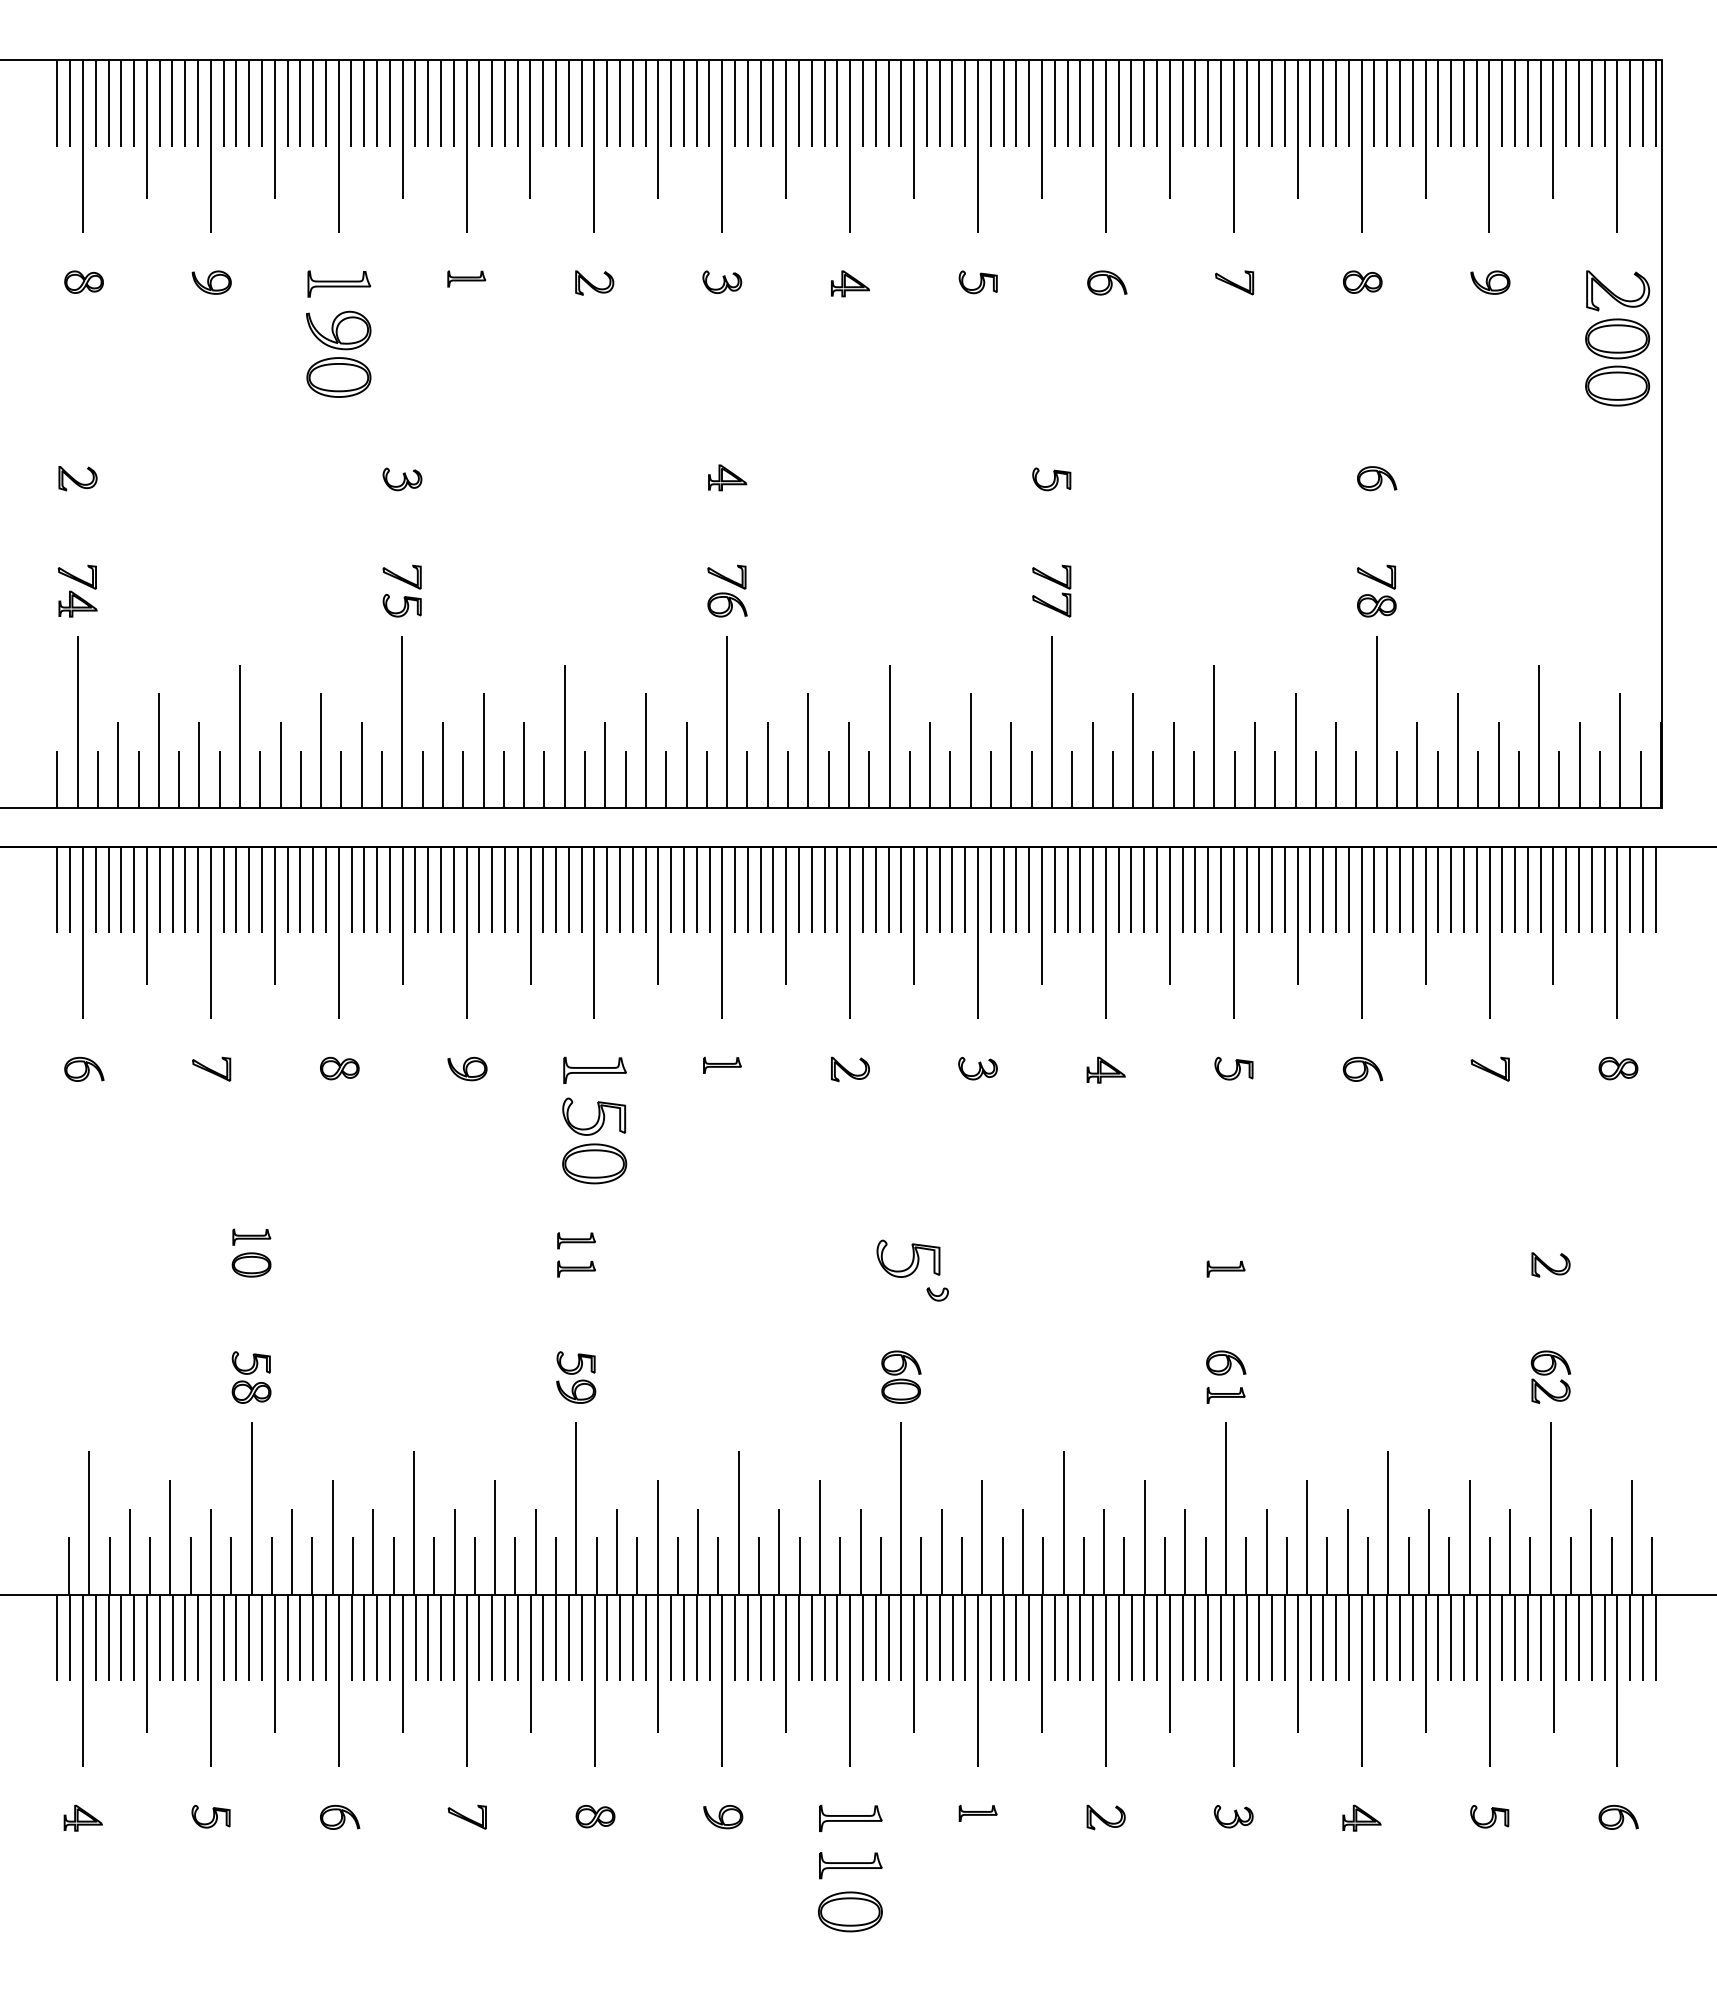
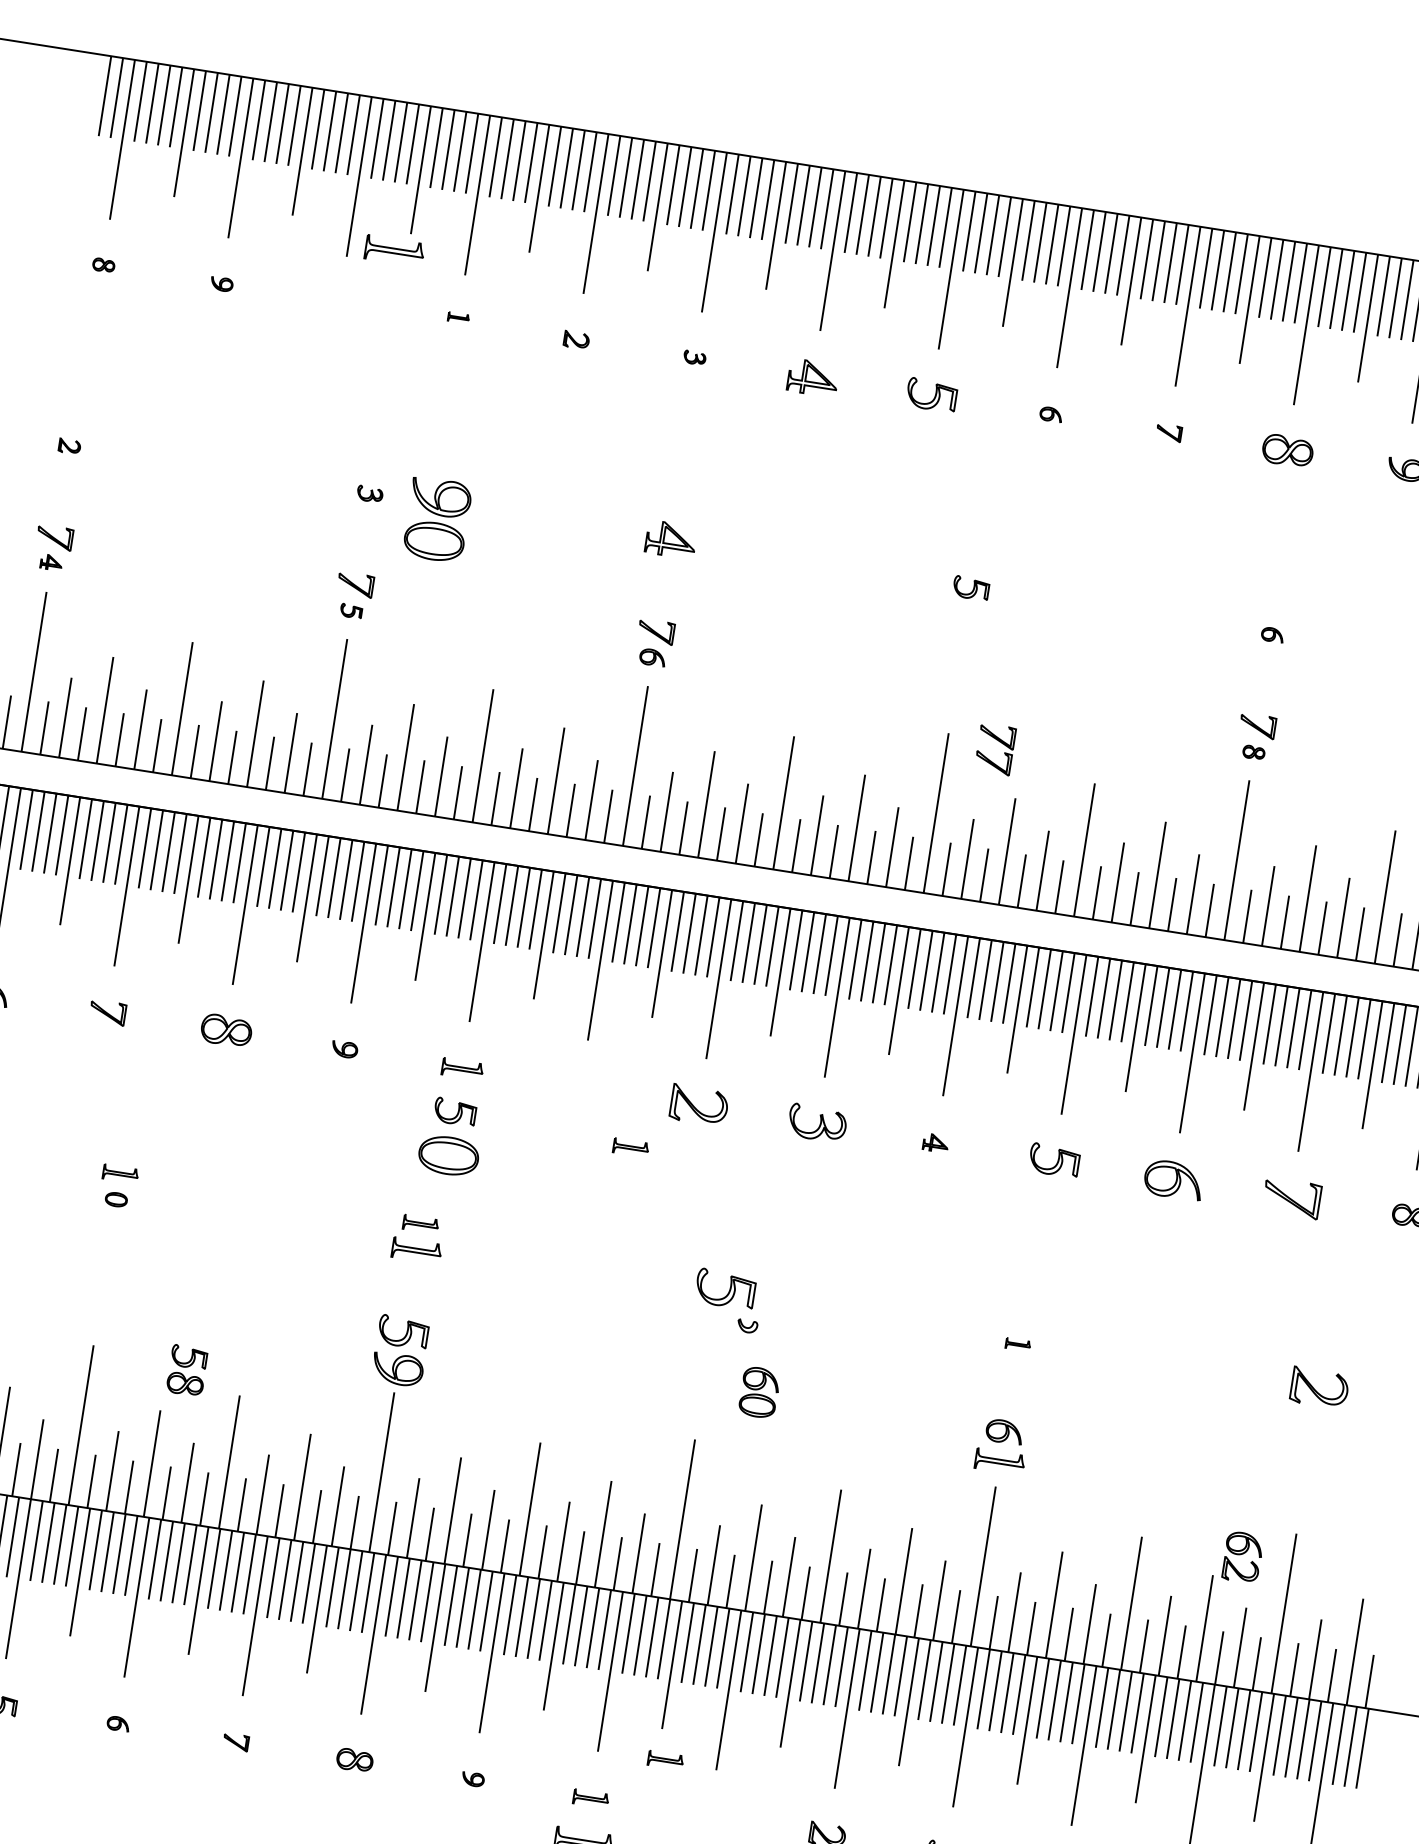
part: (466, 278) -> (458, 317), size x0.6
part: (83, 281) -> (103, 264), size x0.6
part: (722, 281) -> (695, 357), size x0.6
part: (1362, 281) -> (1287, 450), size x1.4
part: (211, 282) -> (221, 284), size x0.6
part: (594, 282) -> (576, 339), size x0.7
part: (977, 282) -> (931, 395), size x1.4
part: (1107, 282) -> (1051, 414), size x0.6
part: (1234, 282) -> (1168, 432), size x0.7
part: (339, 283) -> (394, 250), moved
part: (850, 283) -> (813, 377), size x1.4
part: (338, 353) -> (437, 519), moved
part: (727, 477) -> (671, 539), size x1.4
part: (77, 478) -> (69, 446), size x0.6
part: (1377, 478) -> (1272, 634), size x0.6
part: (402, 479) -> (370, 494), size x0.7
part: (1053, 582) -> (998, 741), moved
part: (77, 603) -> (51, 561), size x0.6
part: (727, 604) -> (652, 657), size x0.7
part: (401, 605) -> (350, 610), size x0.6
part: (1376, 605) -> (1253, 752), size x0.6
part: (722, 1064) -> (631, 1147), moved
part: (339, 1068) -> (226, 1030), size x1.4
part: (467, 1068) -> (344, 1049), size x0.7
part: (977, 1068) -> (817, 1123), size x1.6
part: (1233, 1068) -> (1054, 1160), size x1.4
part: (1362, 1068) -> (1173, 1178), size x1.6
part: (1489, 1068) -> (1291, 1197), size x1.6
part: (594, 1069) -> (462, 1068), size x0.7
part: (850, 1069) -> (699, 1105), size x1.6
part: (1105, 1069) -> (935, 1142), size x0.7
part: (594, 1116) -> (455, 1111), size x0.7
part: (251, 1264) -> (116, 1199), size x0.6
part: (1550, 1264) -> (1319, 1387), size x1.6
part: (576, 1268) -> (416, 1250), size x1.4
part: (1225, 1268) -> (1017, 1344), size x0.7
part: (901, 1376) -> (759, 1391), moved
part: (1550, 1376) -> (1242, 1556), moved
part: (251, 1377) -> (187, 1370), moved
part: (576, 1377) -> (400, 1350), size x1.4
part: (1225, 1395) -> (999, 1461), size x1.4
part: (977, 1812) -> (665, 1759), moved
part: (340, 1816) -> (118, 1723), size x0.6
part: (466, 1816) -> (235, 1741), size x0.7
part: (723, 1817) -> (473, 1779), size x0.6
part: (850, 1817) -> (590, 1798), size x0.6

